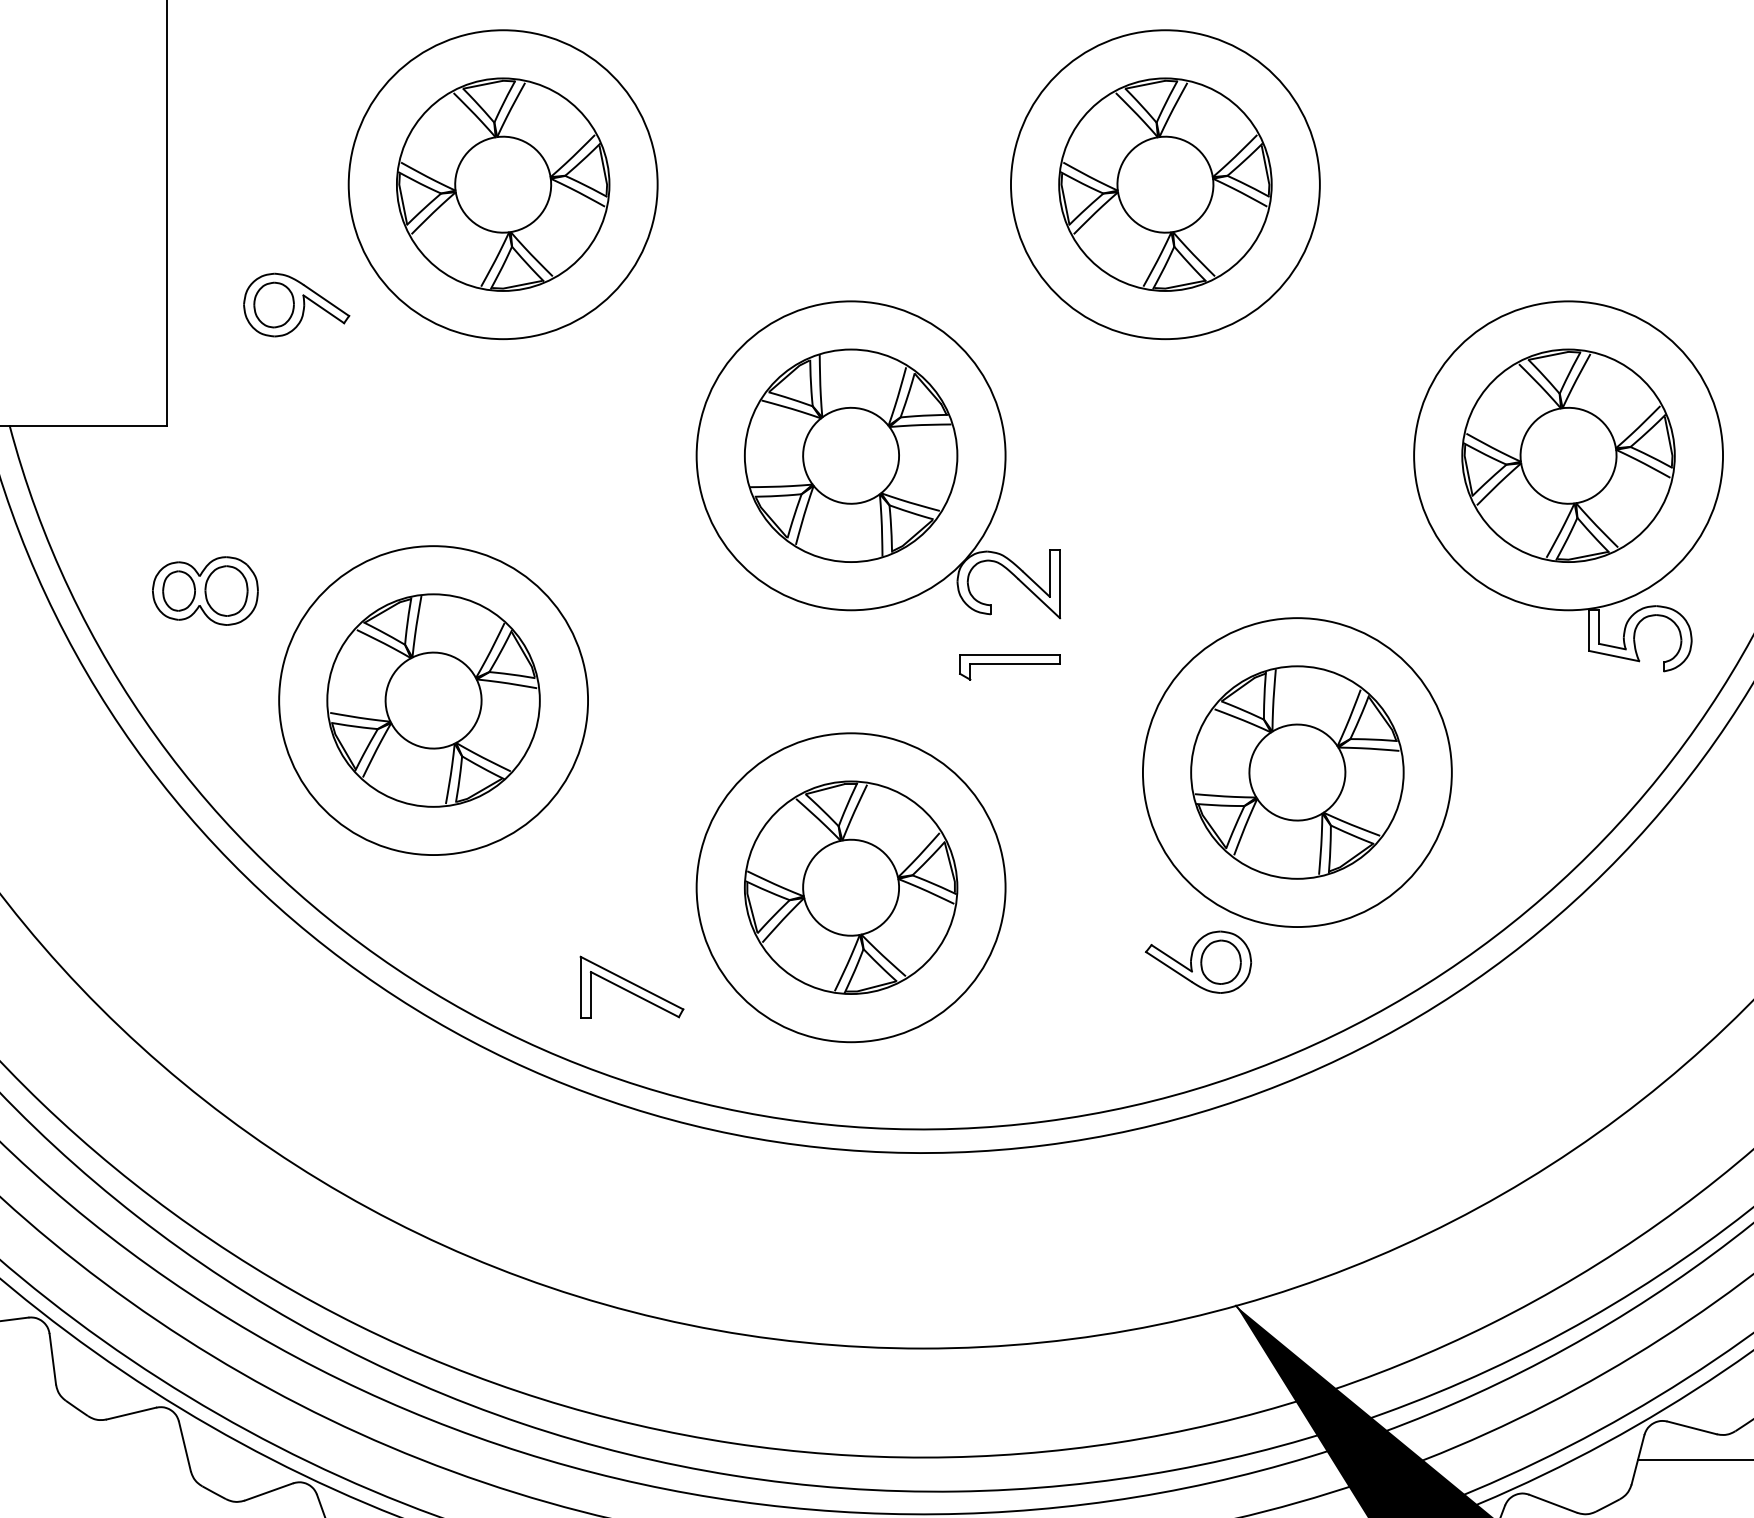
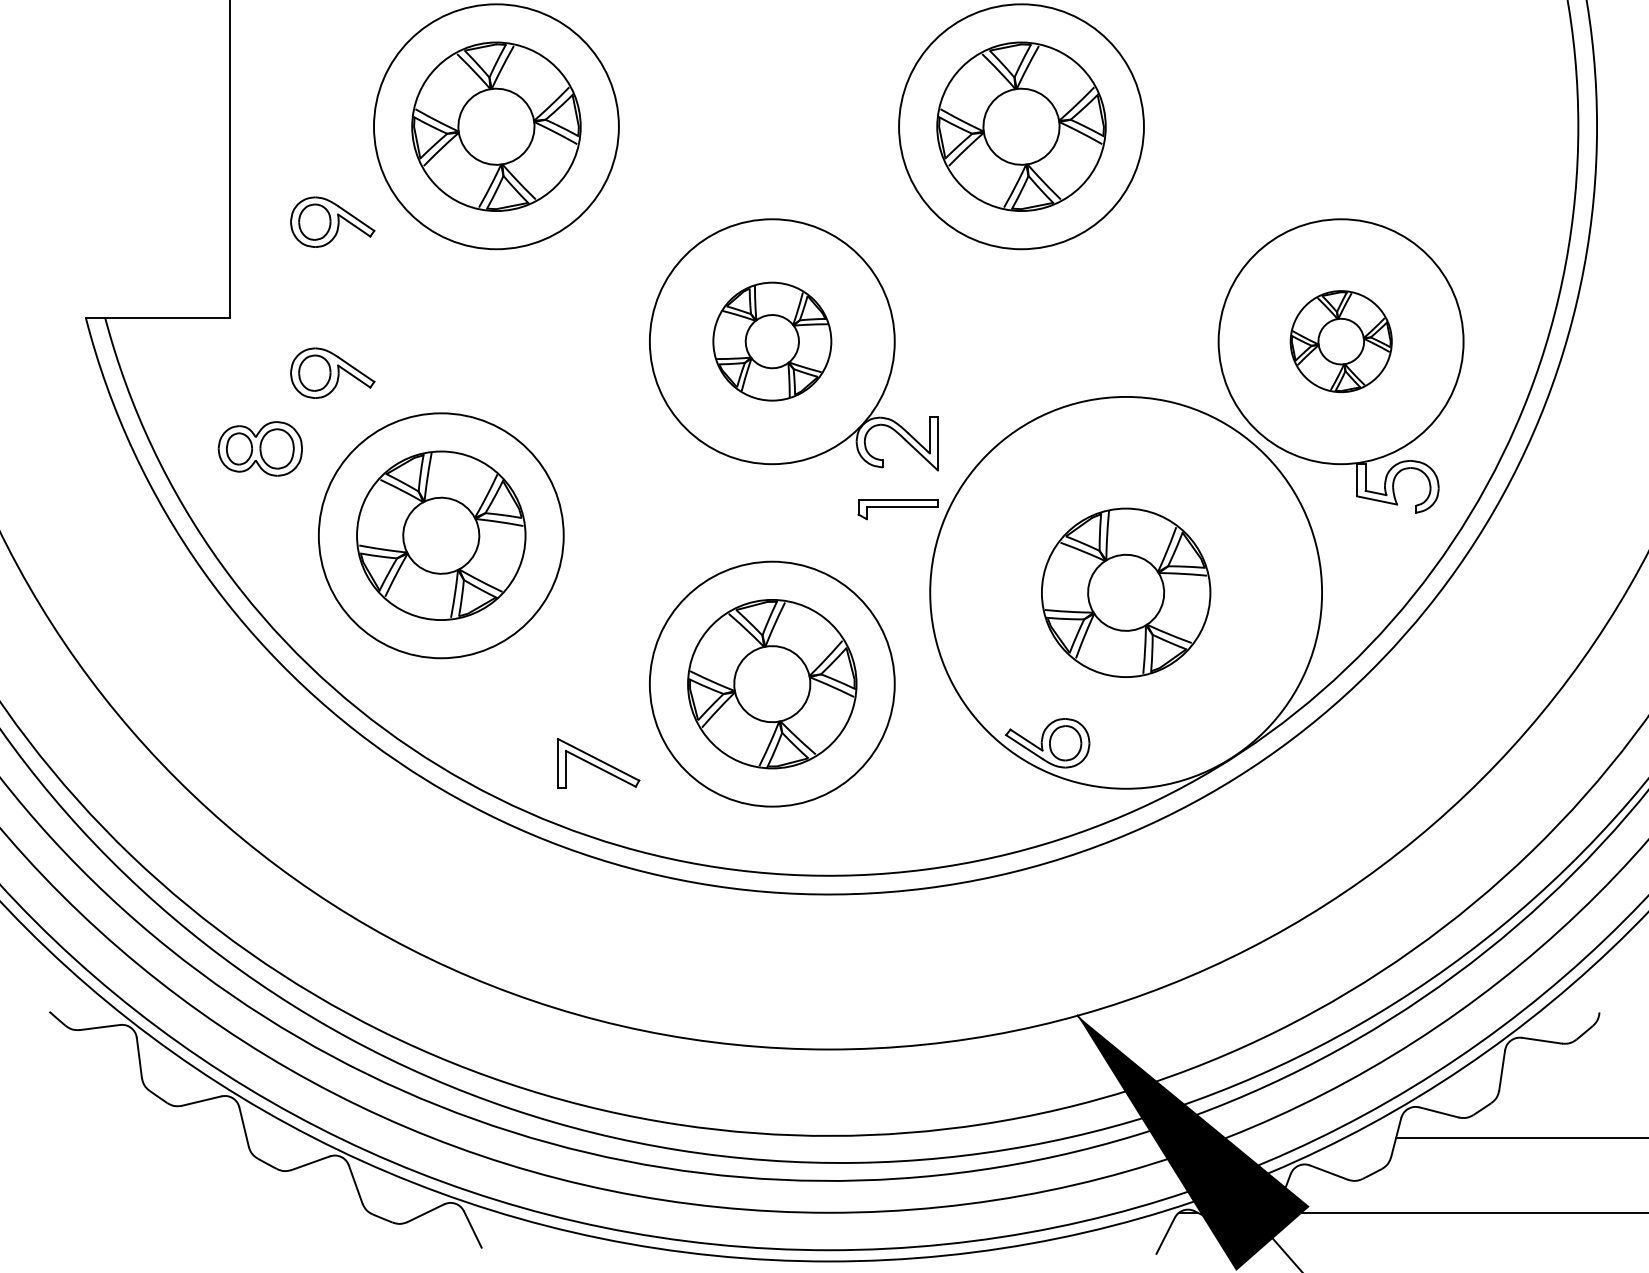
part: (851, 455) -> (772, 341), size x0.7
part: (1569, 455) -> (1341, 341), size x0.6
part: (296, 494) -> (332, 372), added
circle: (1296, 772) -> (1125, 592), size x1.6

